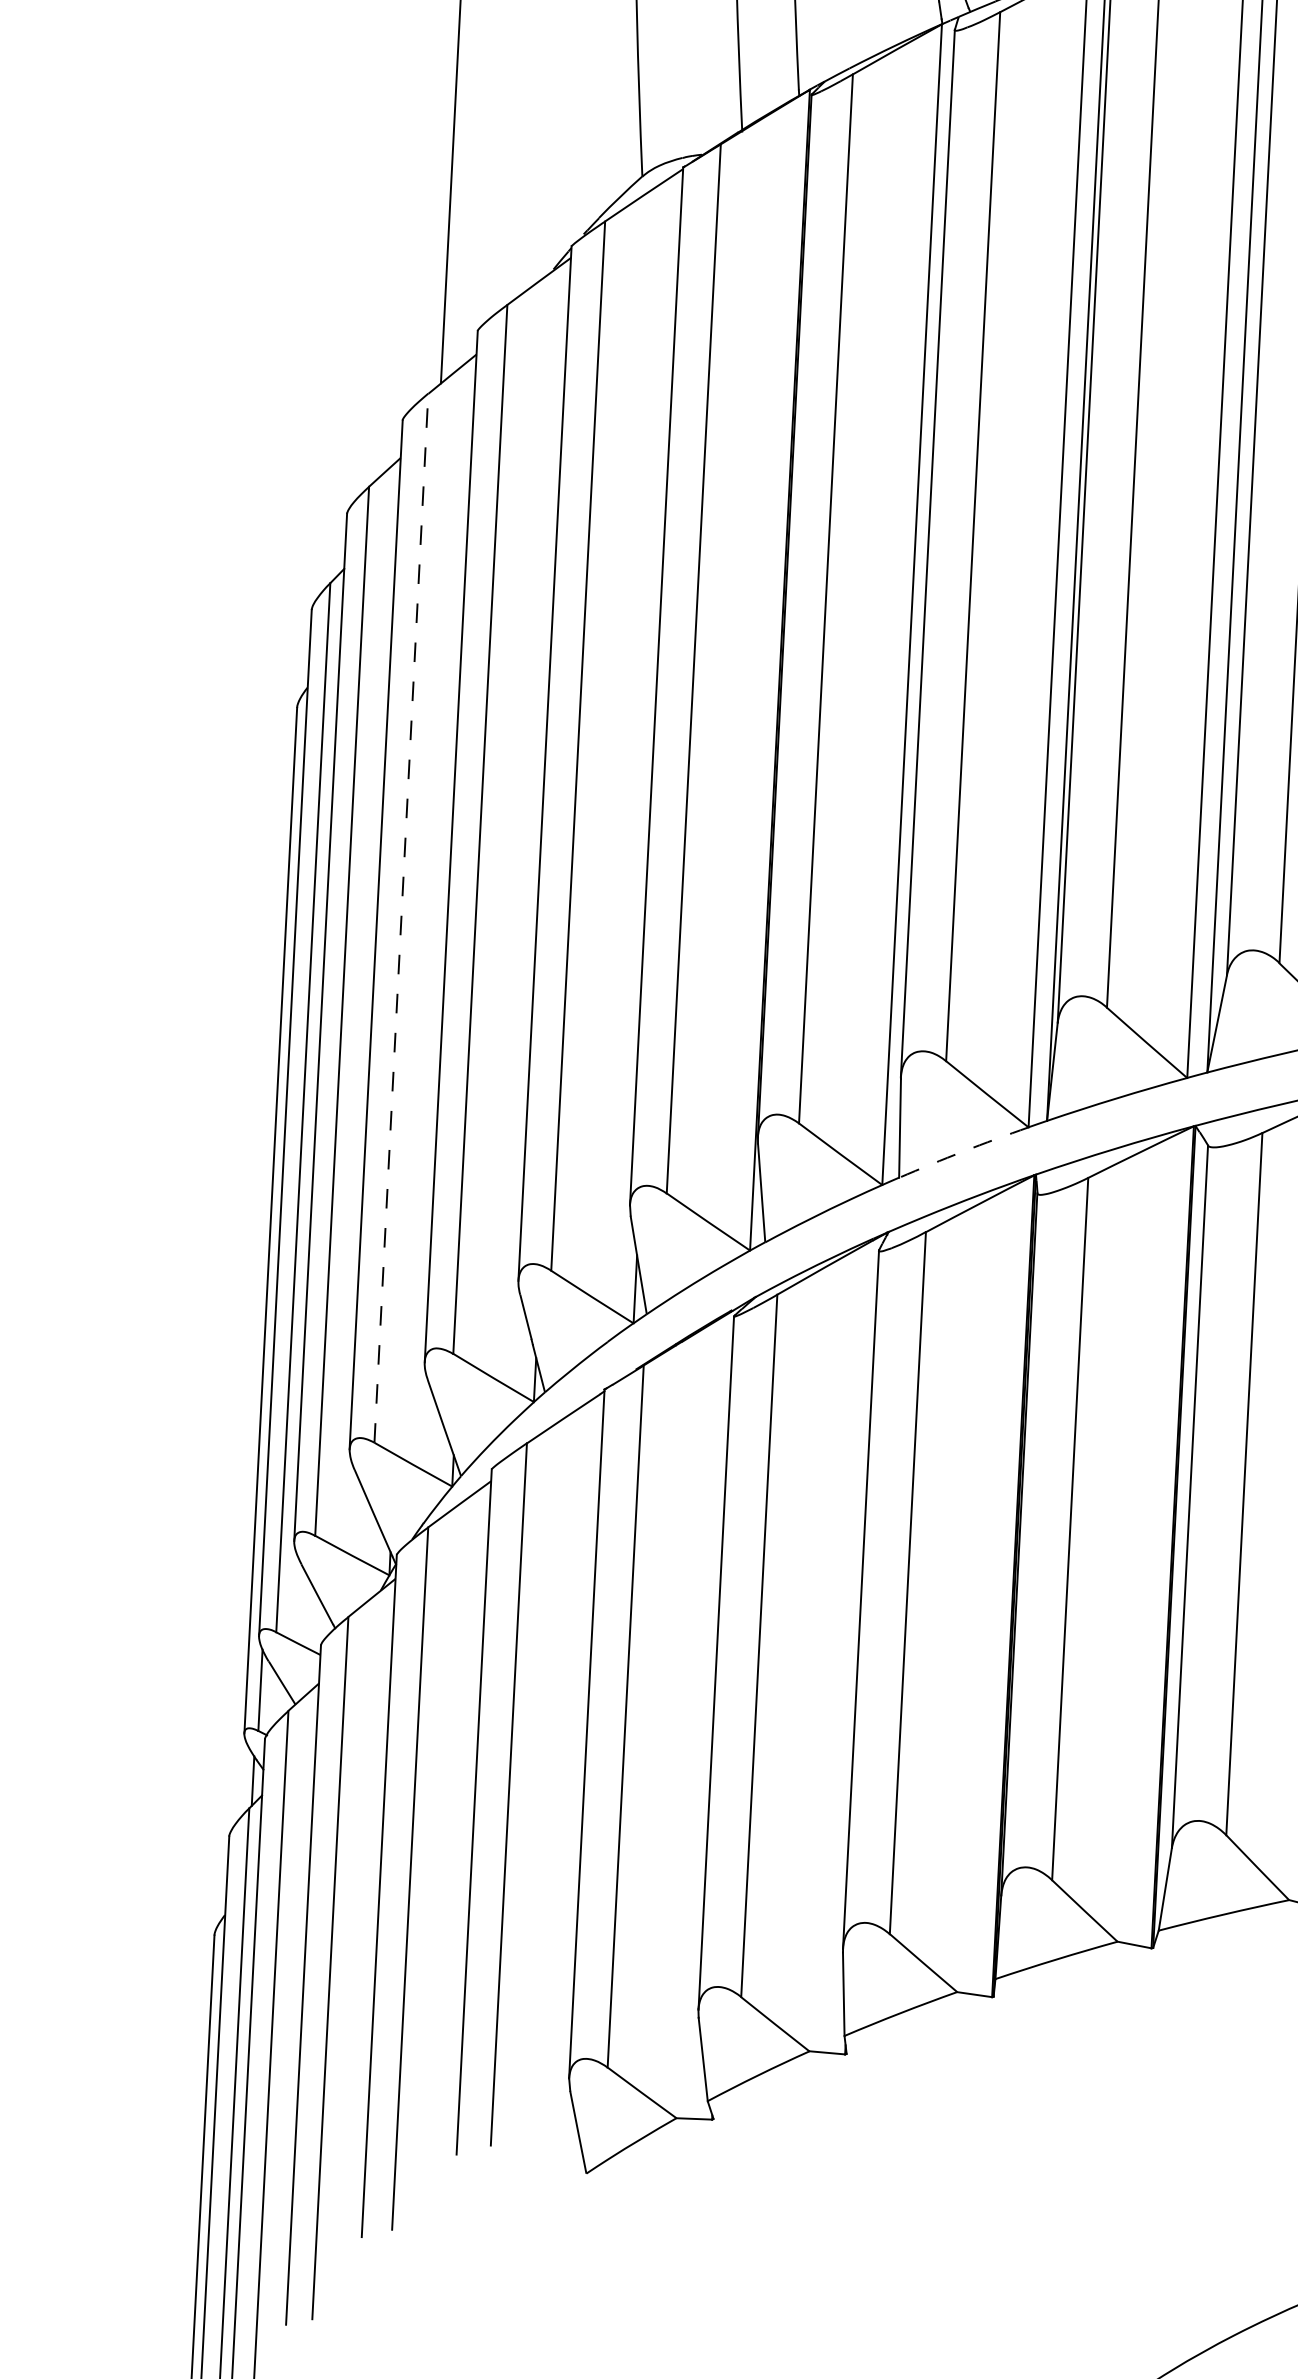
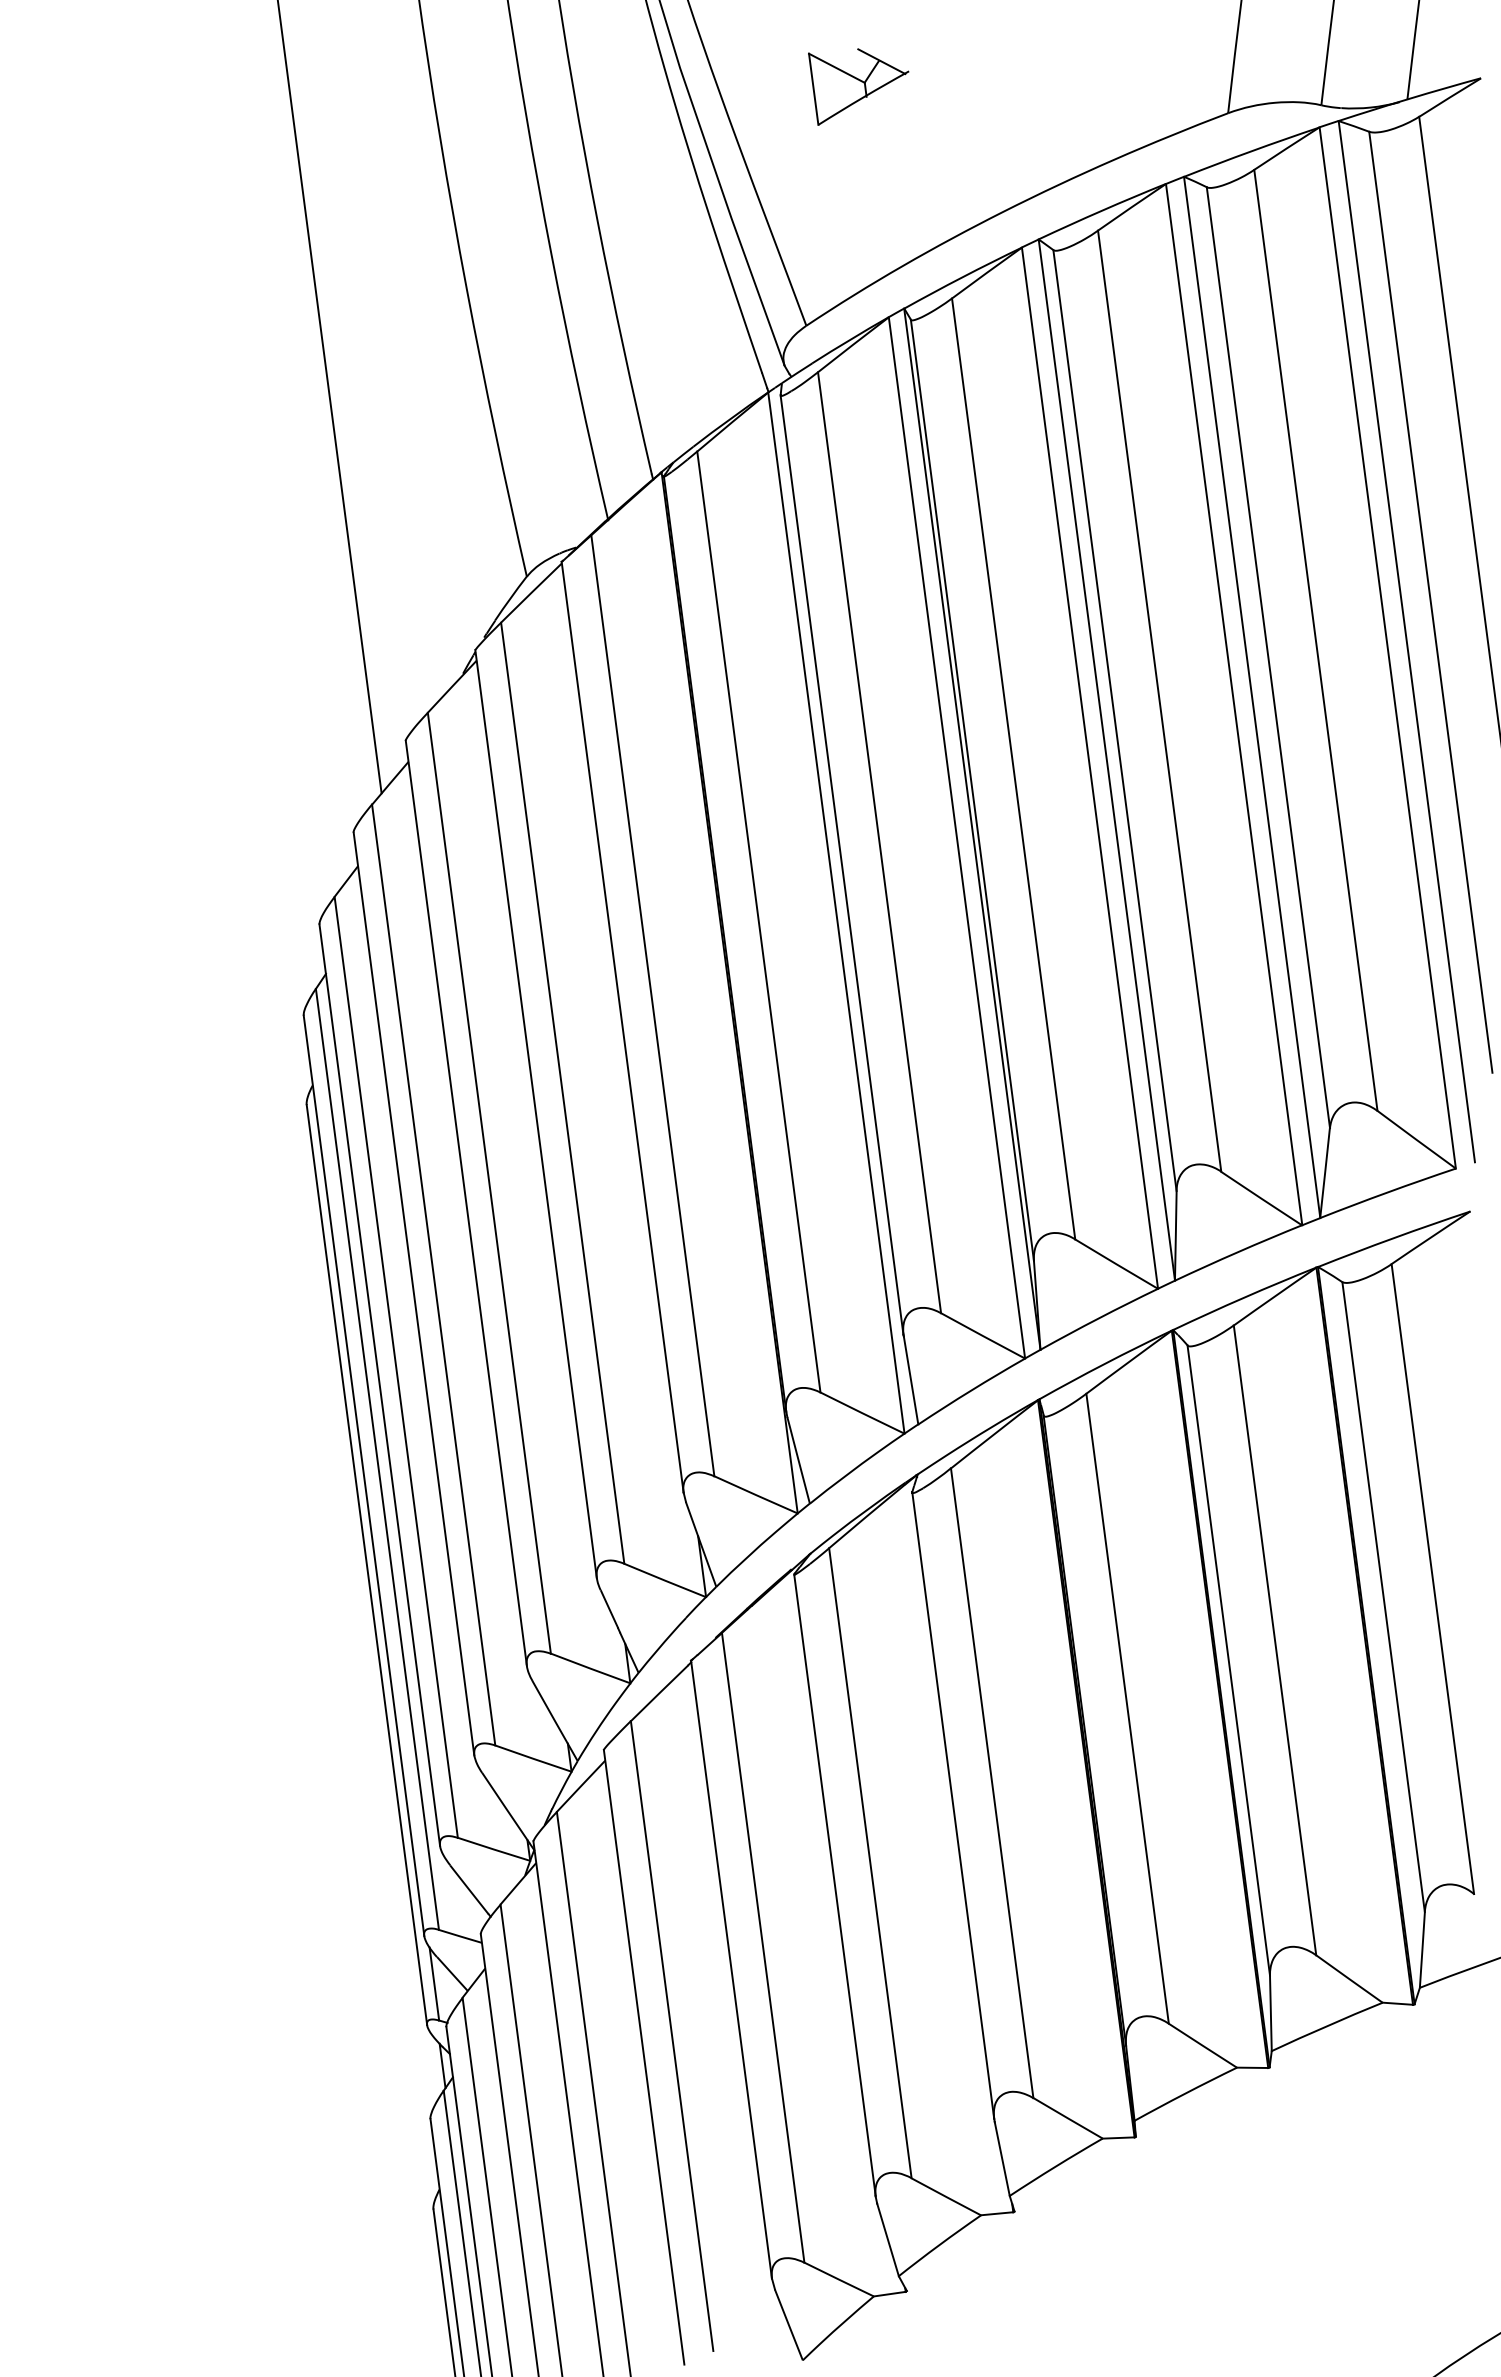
line: (401, 917) -> (433, 1274), dashed -> solid
arc: (963, 1151) -> (971, 1390), dashed -> solid

